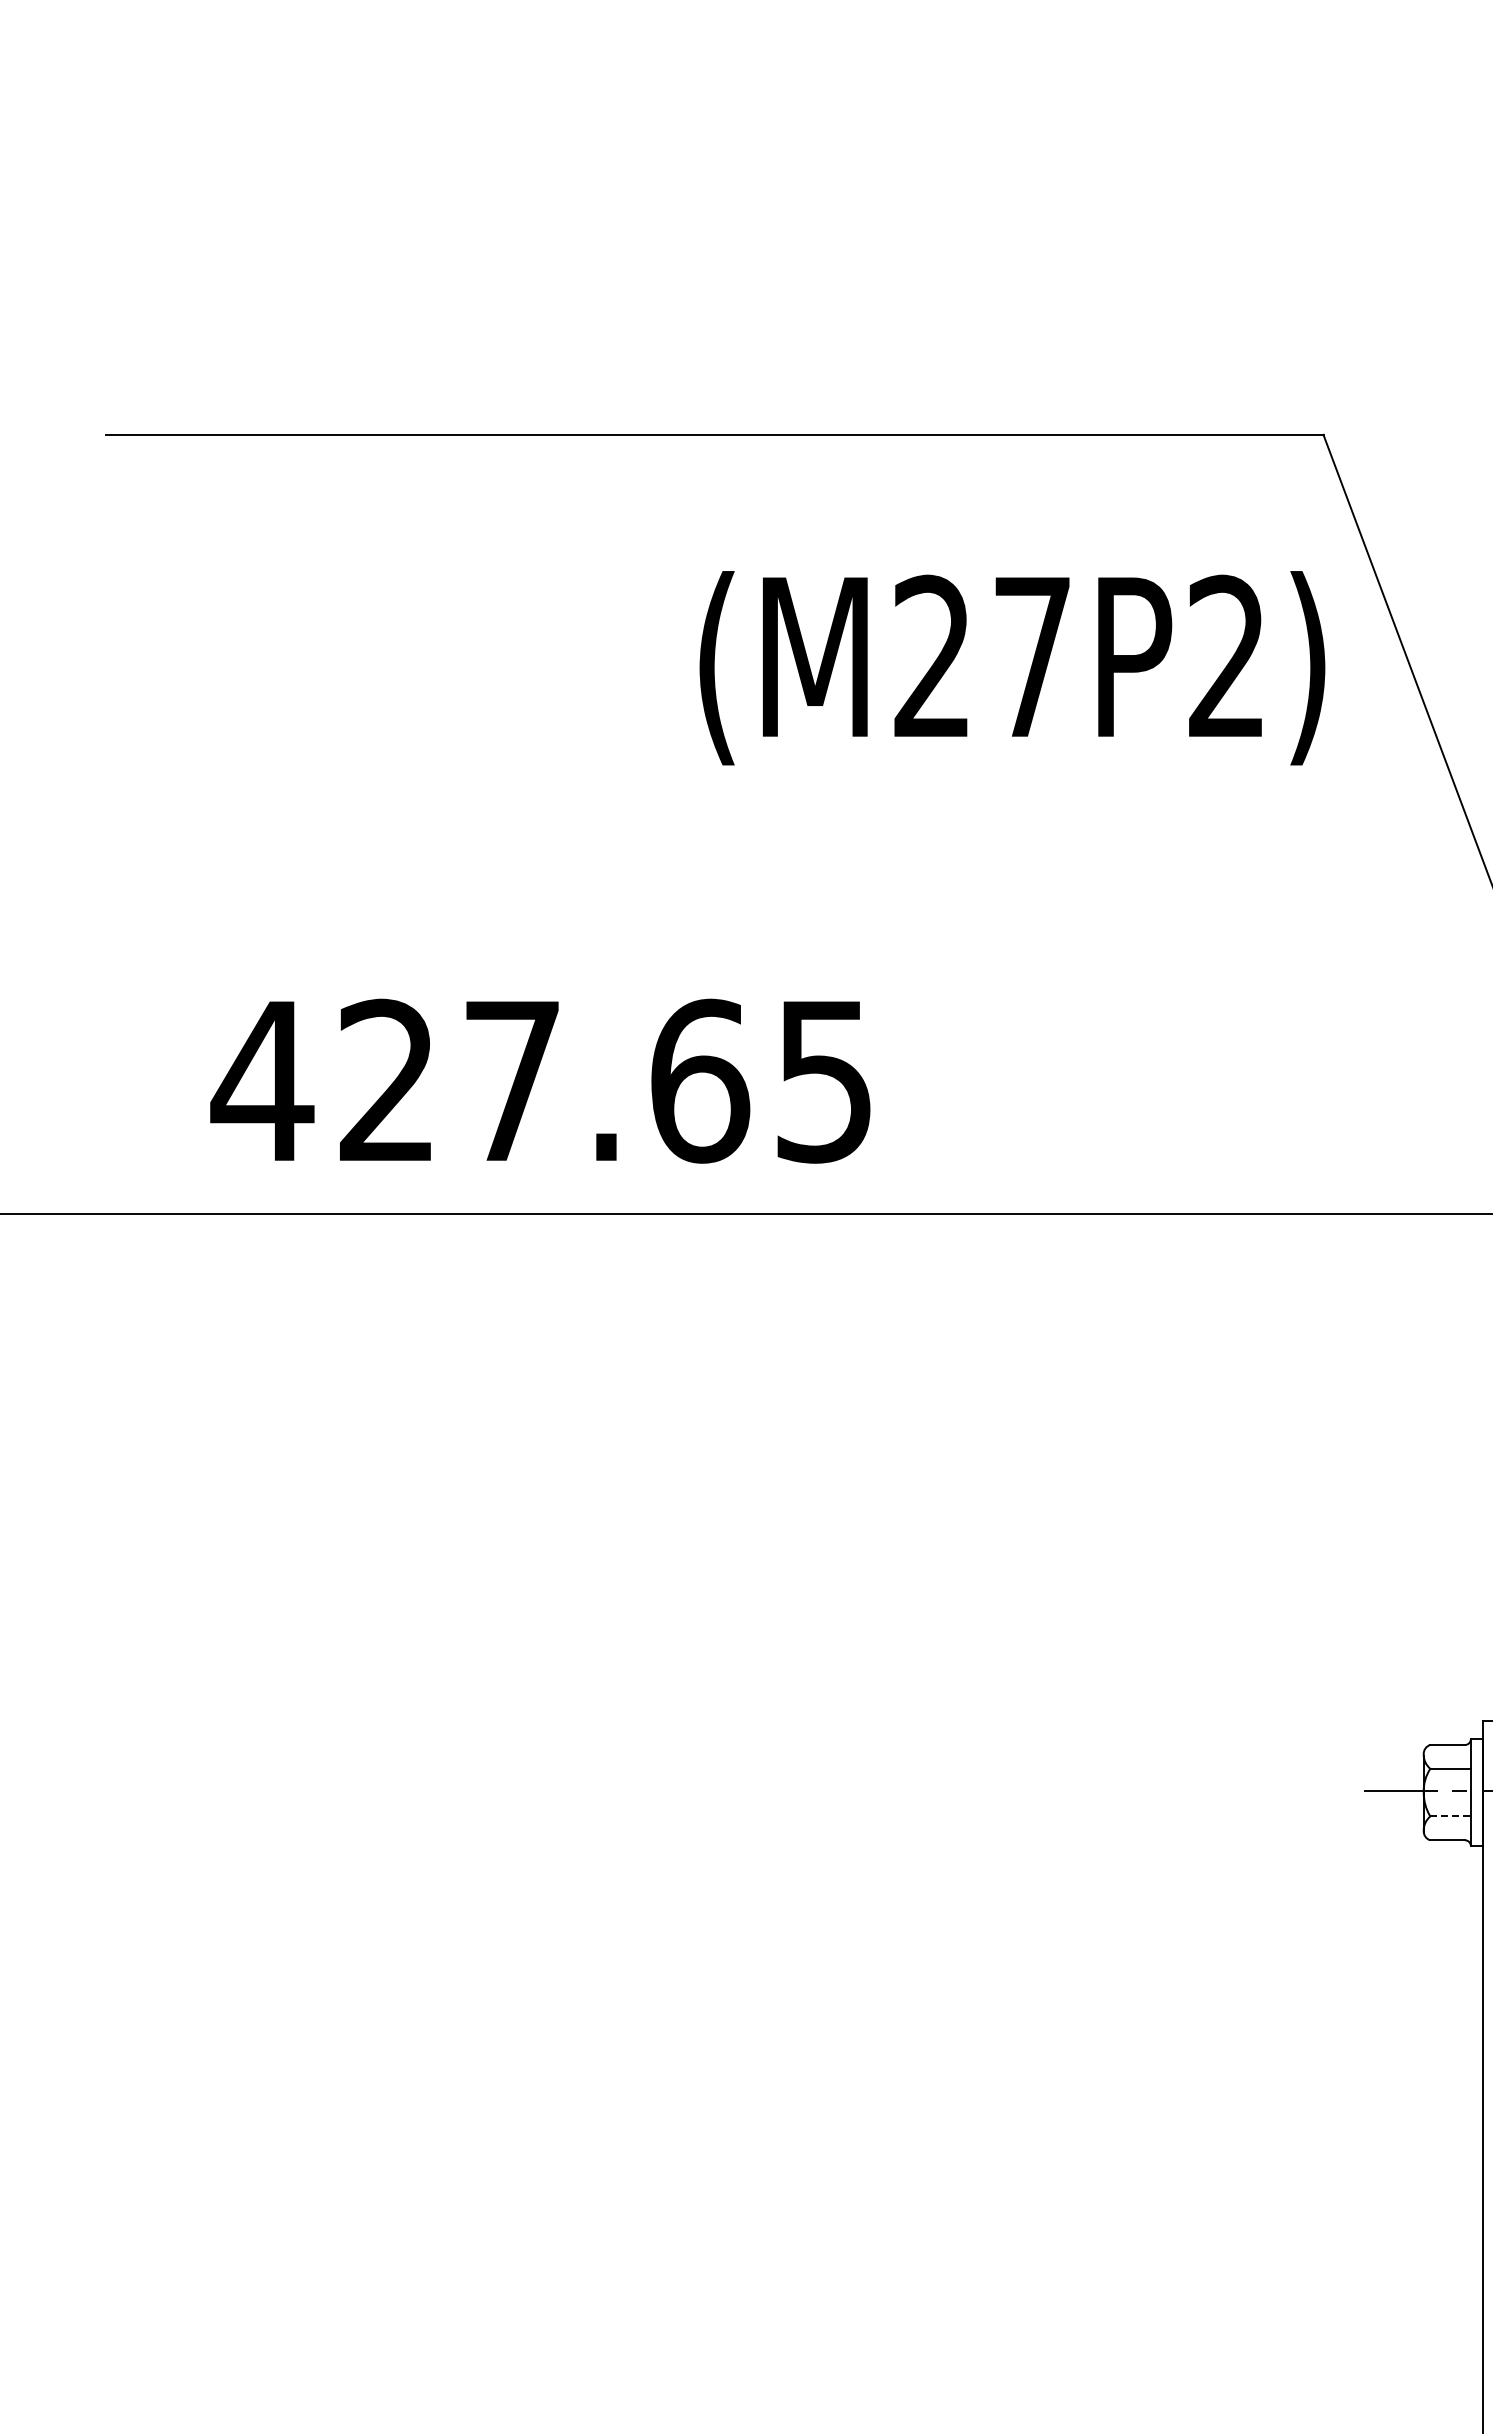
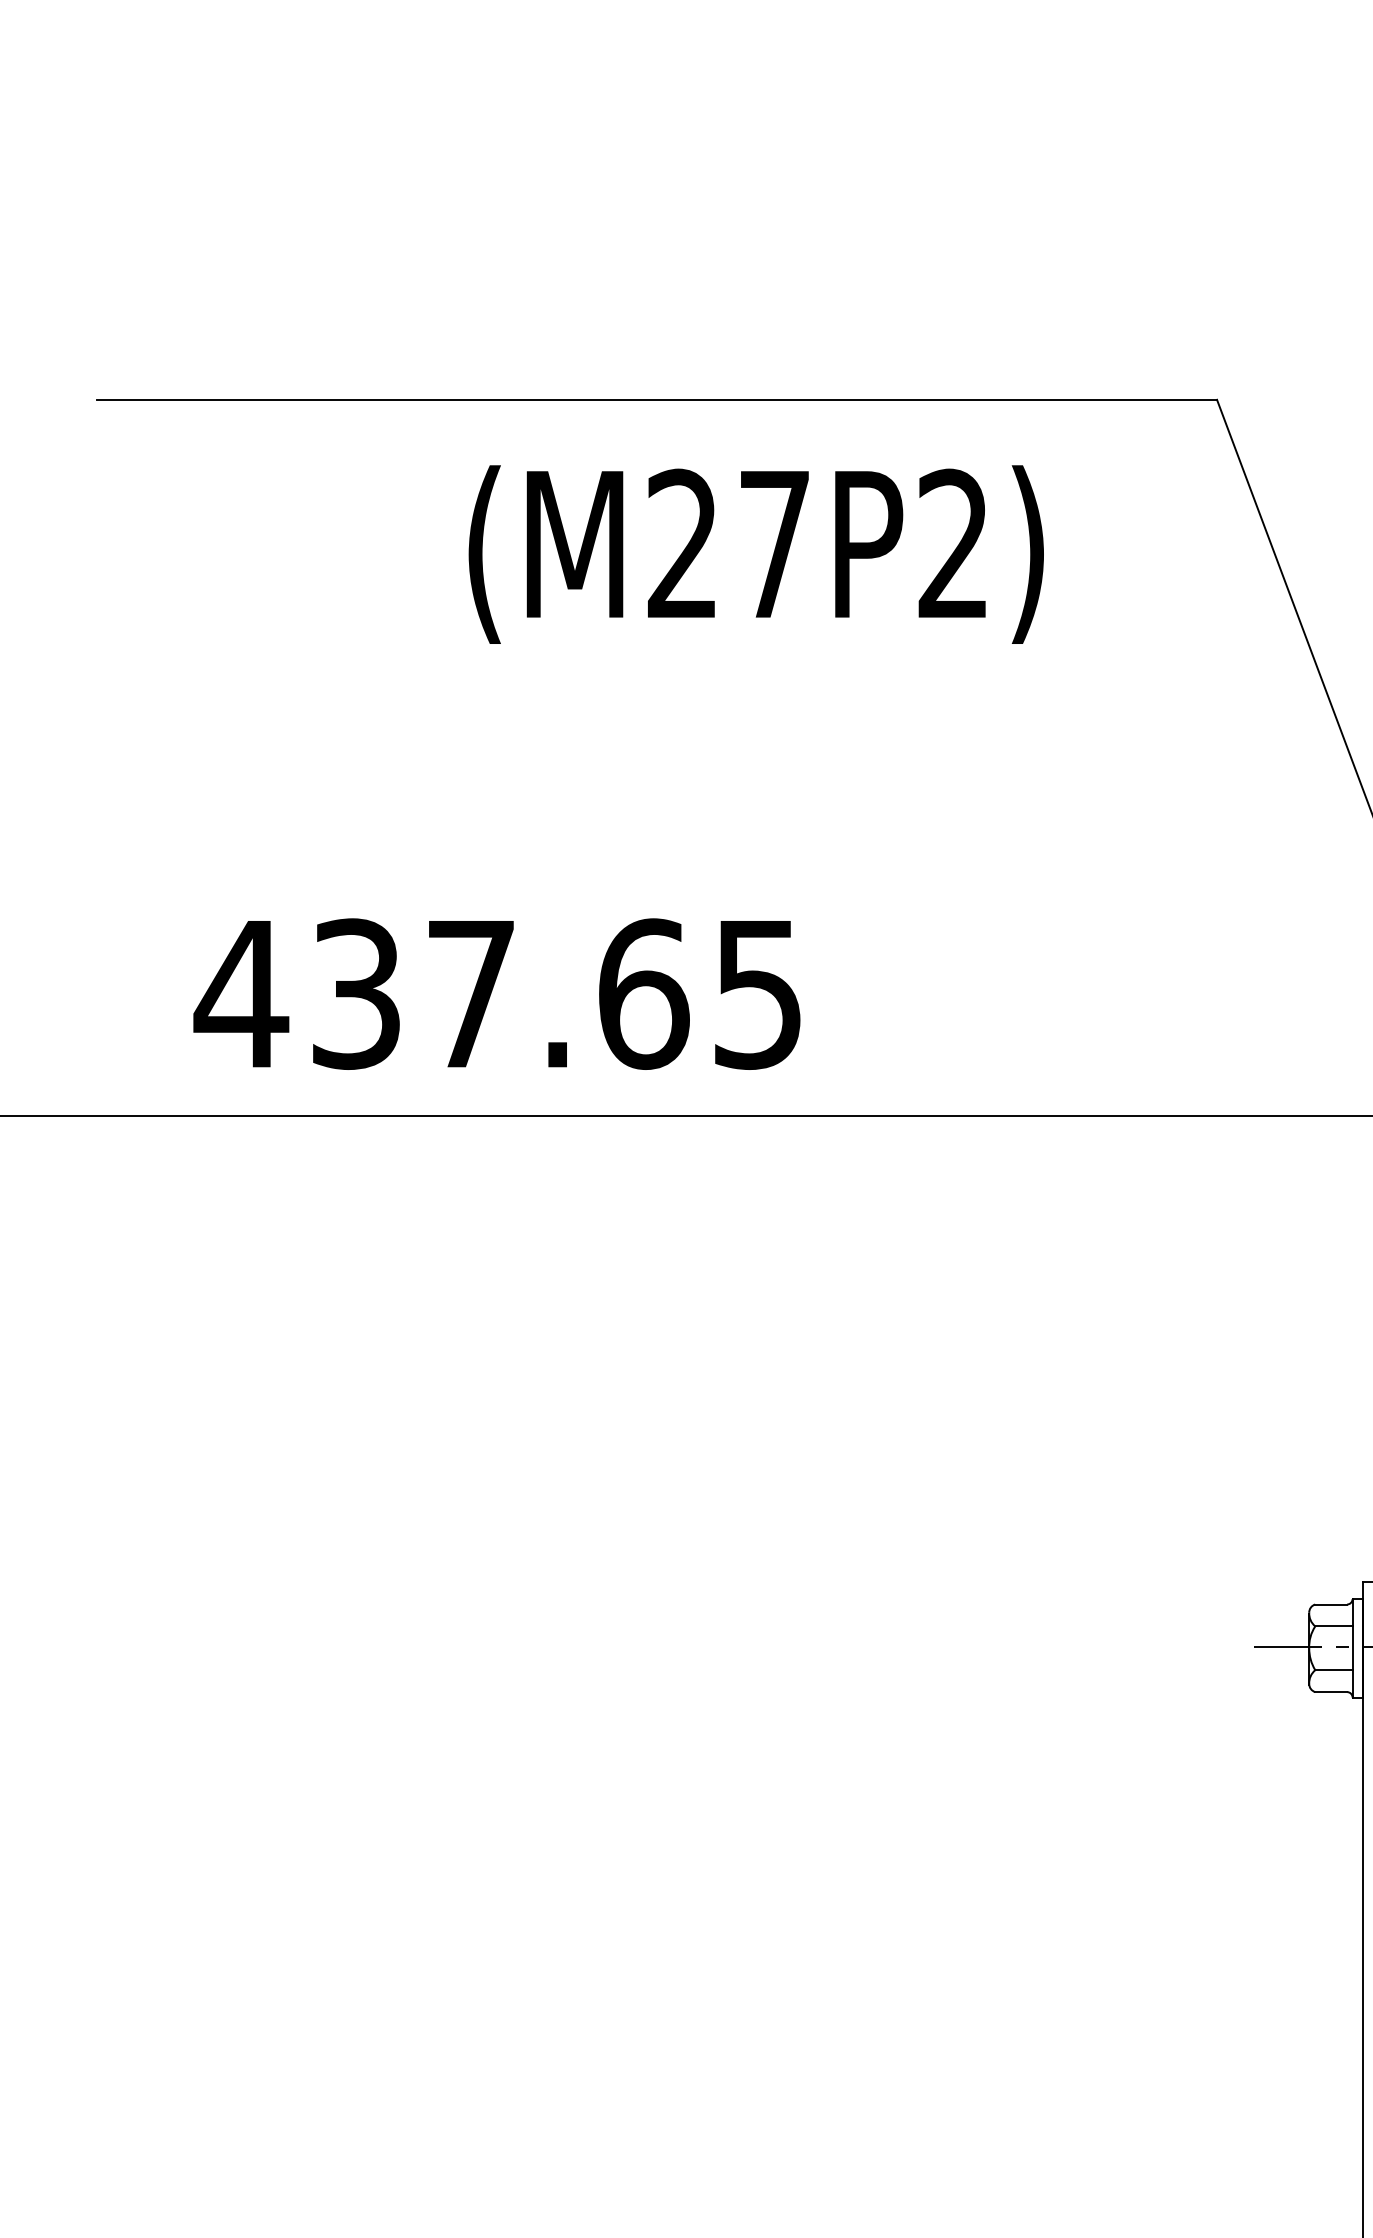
text: (1012, 668) -> (756, 554), moved
text: (387, 1080) -> (356, 993), 427.65 -> 437.65
line: (1451, 1816) -> (1334, 1670), dashed -> solid

